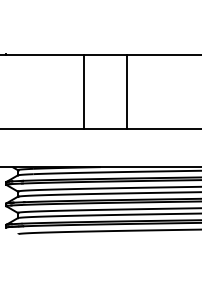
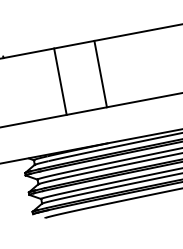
line: (84, 91) -> (60, 81), moved
line: (127, 91) -> (100, 73), moved

